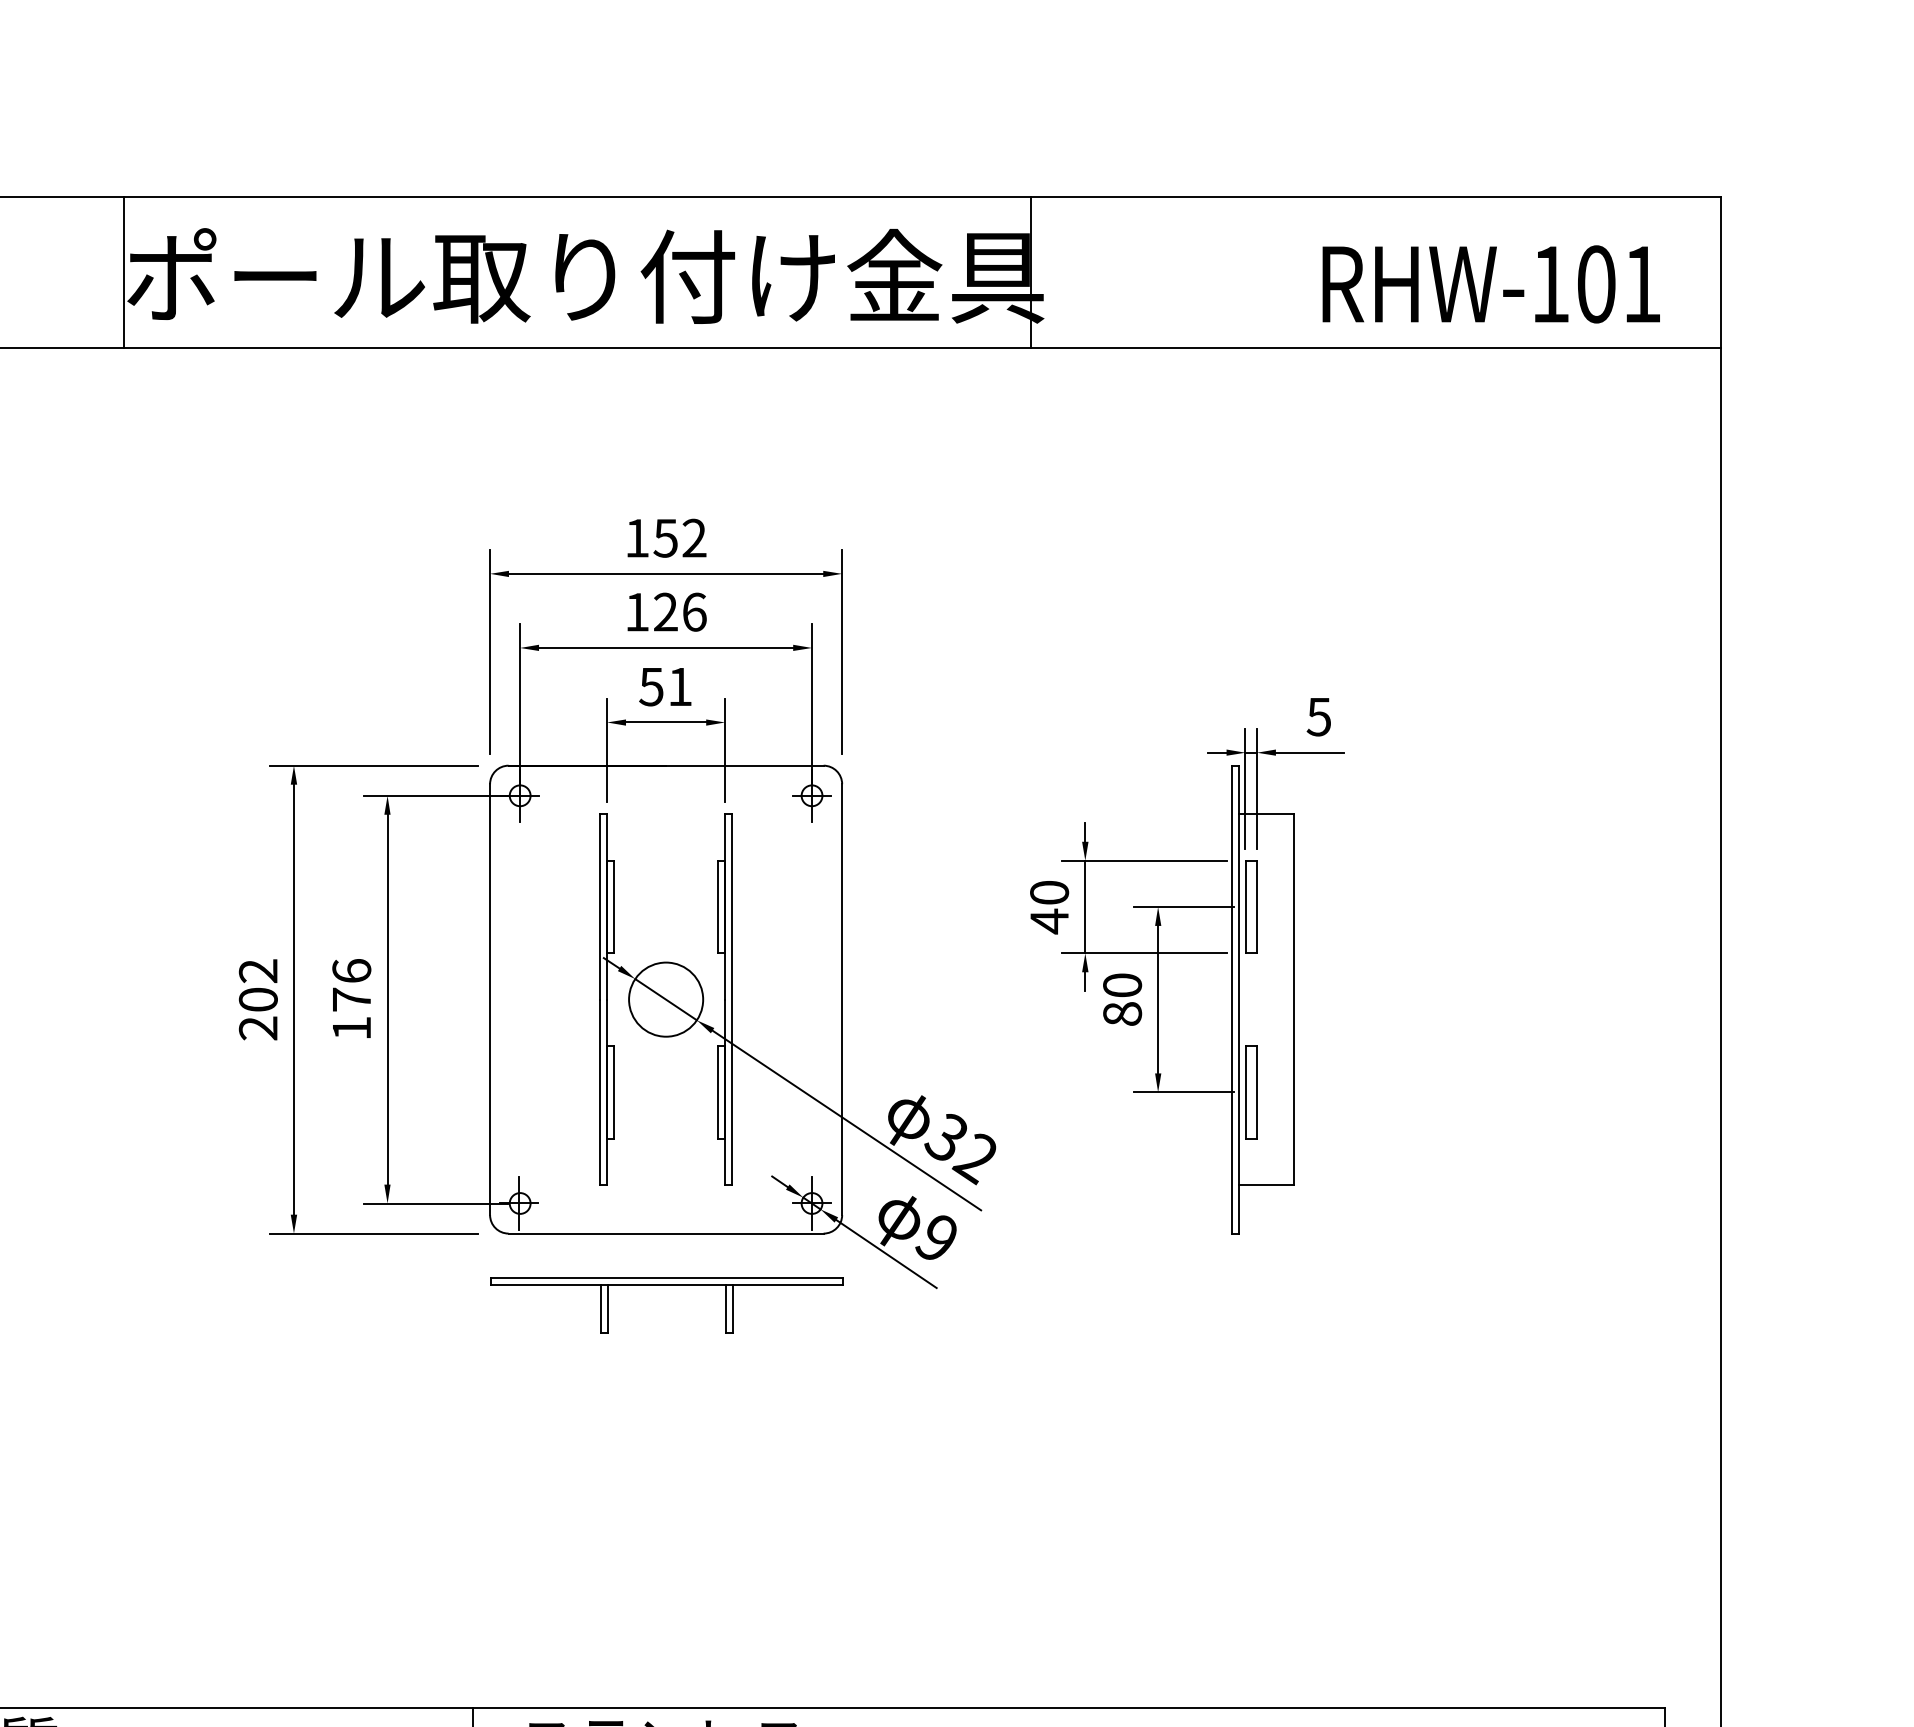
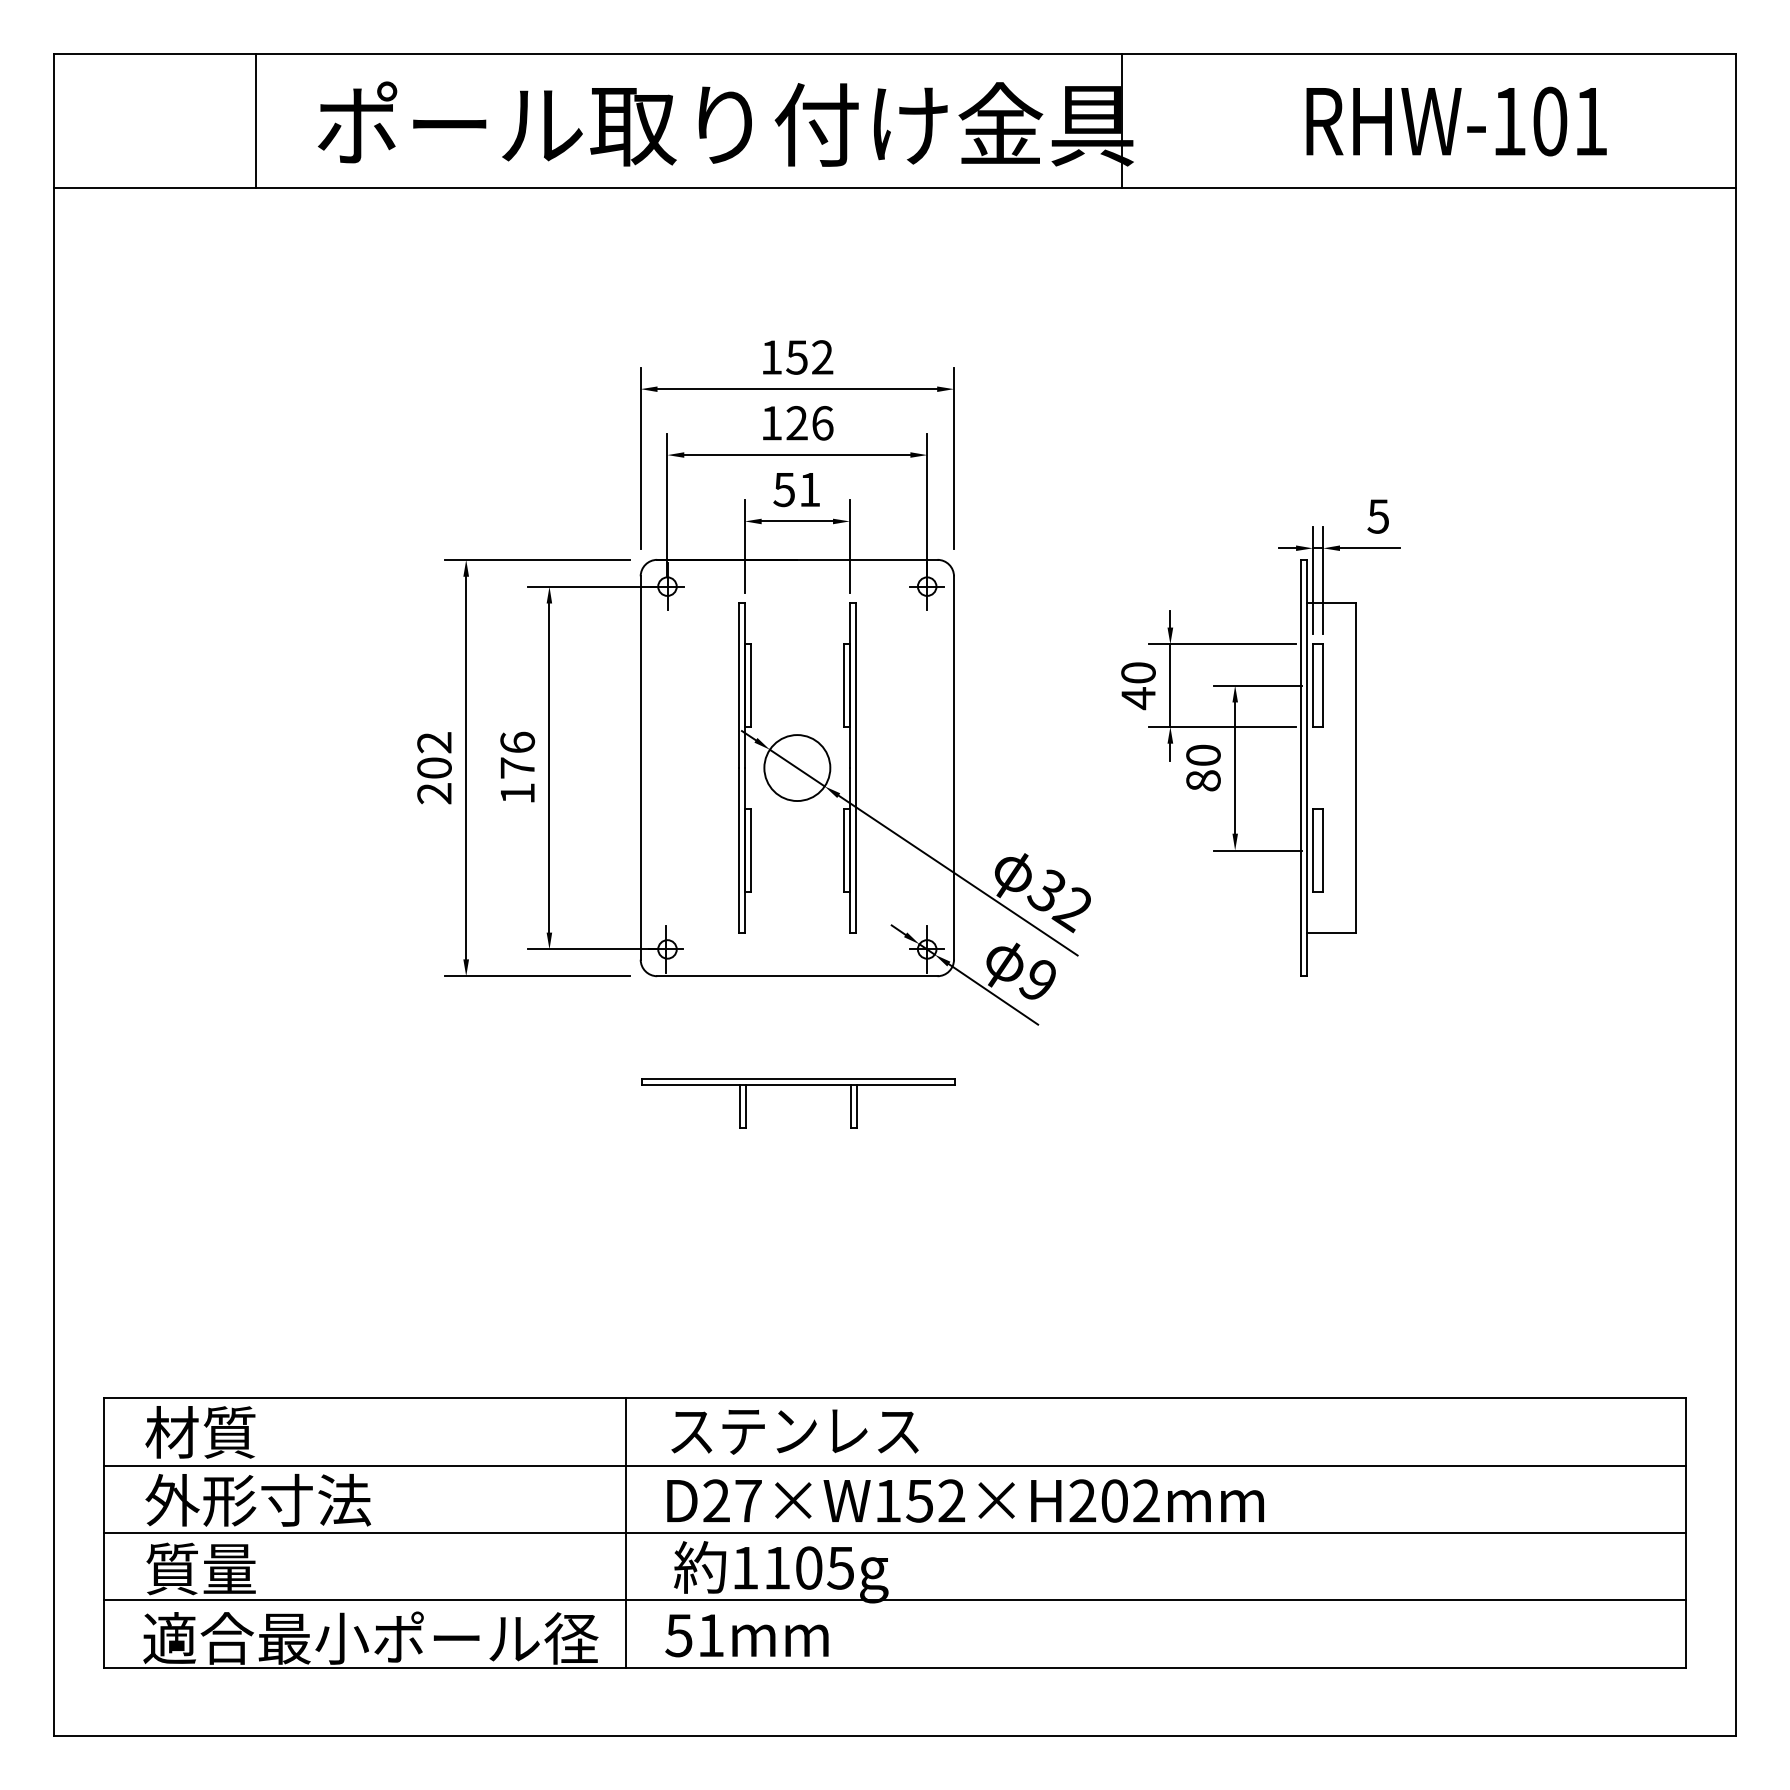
line: (123, 271) -> (255, 120), moved
text: (1491, 284) -> (1456, 121), moved
part: (667, 1285) -> (798, 1085), moved

